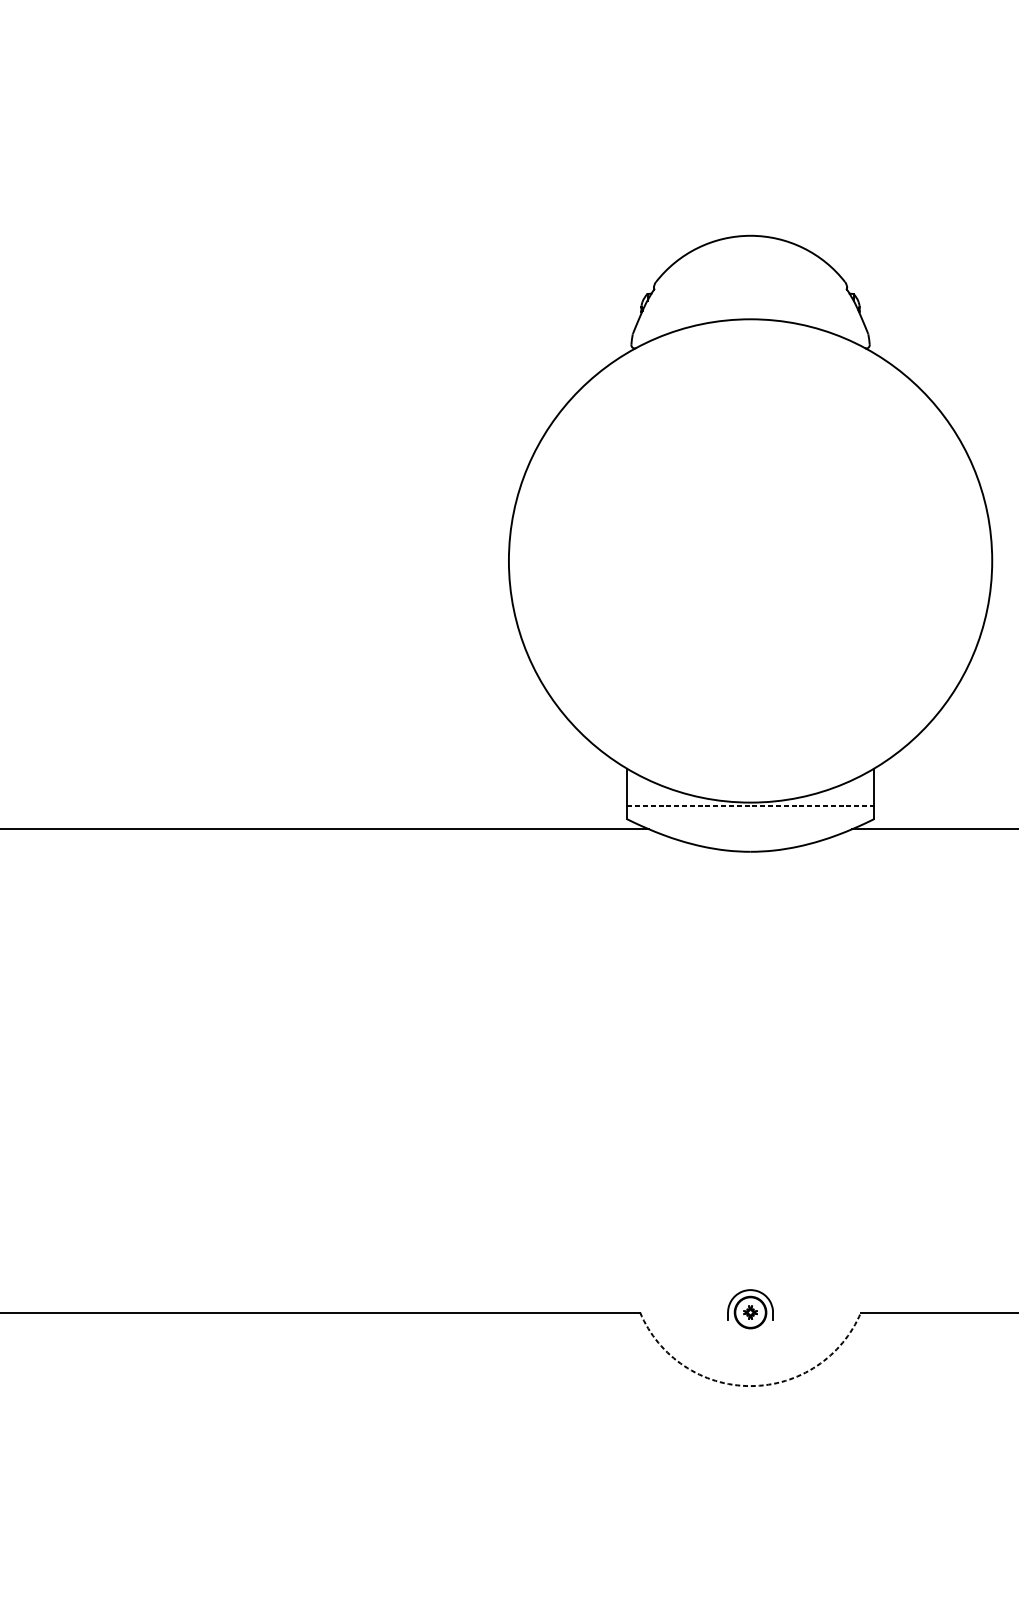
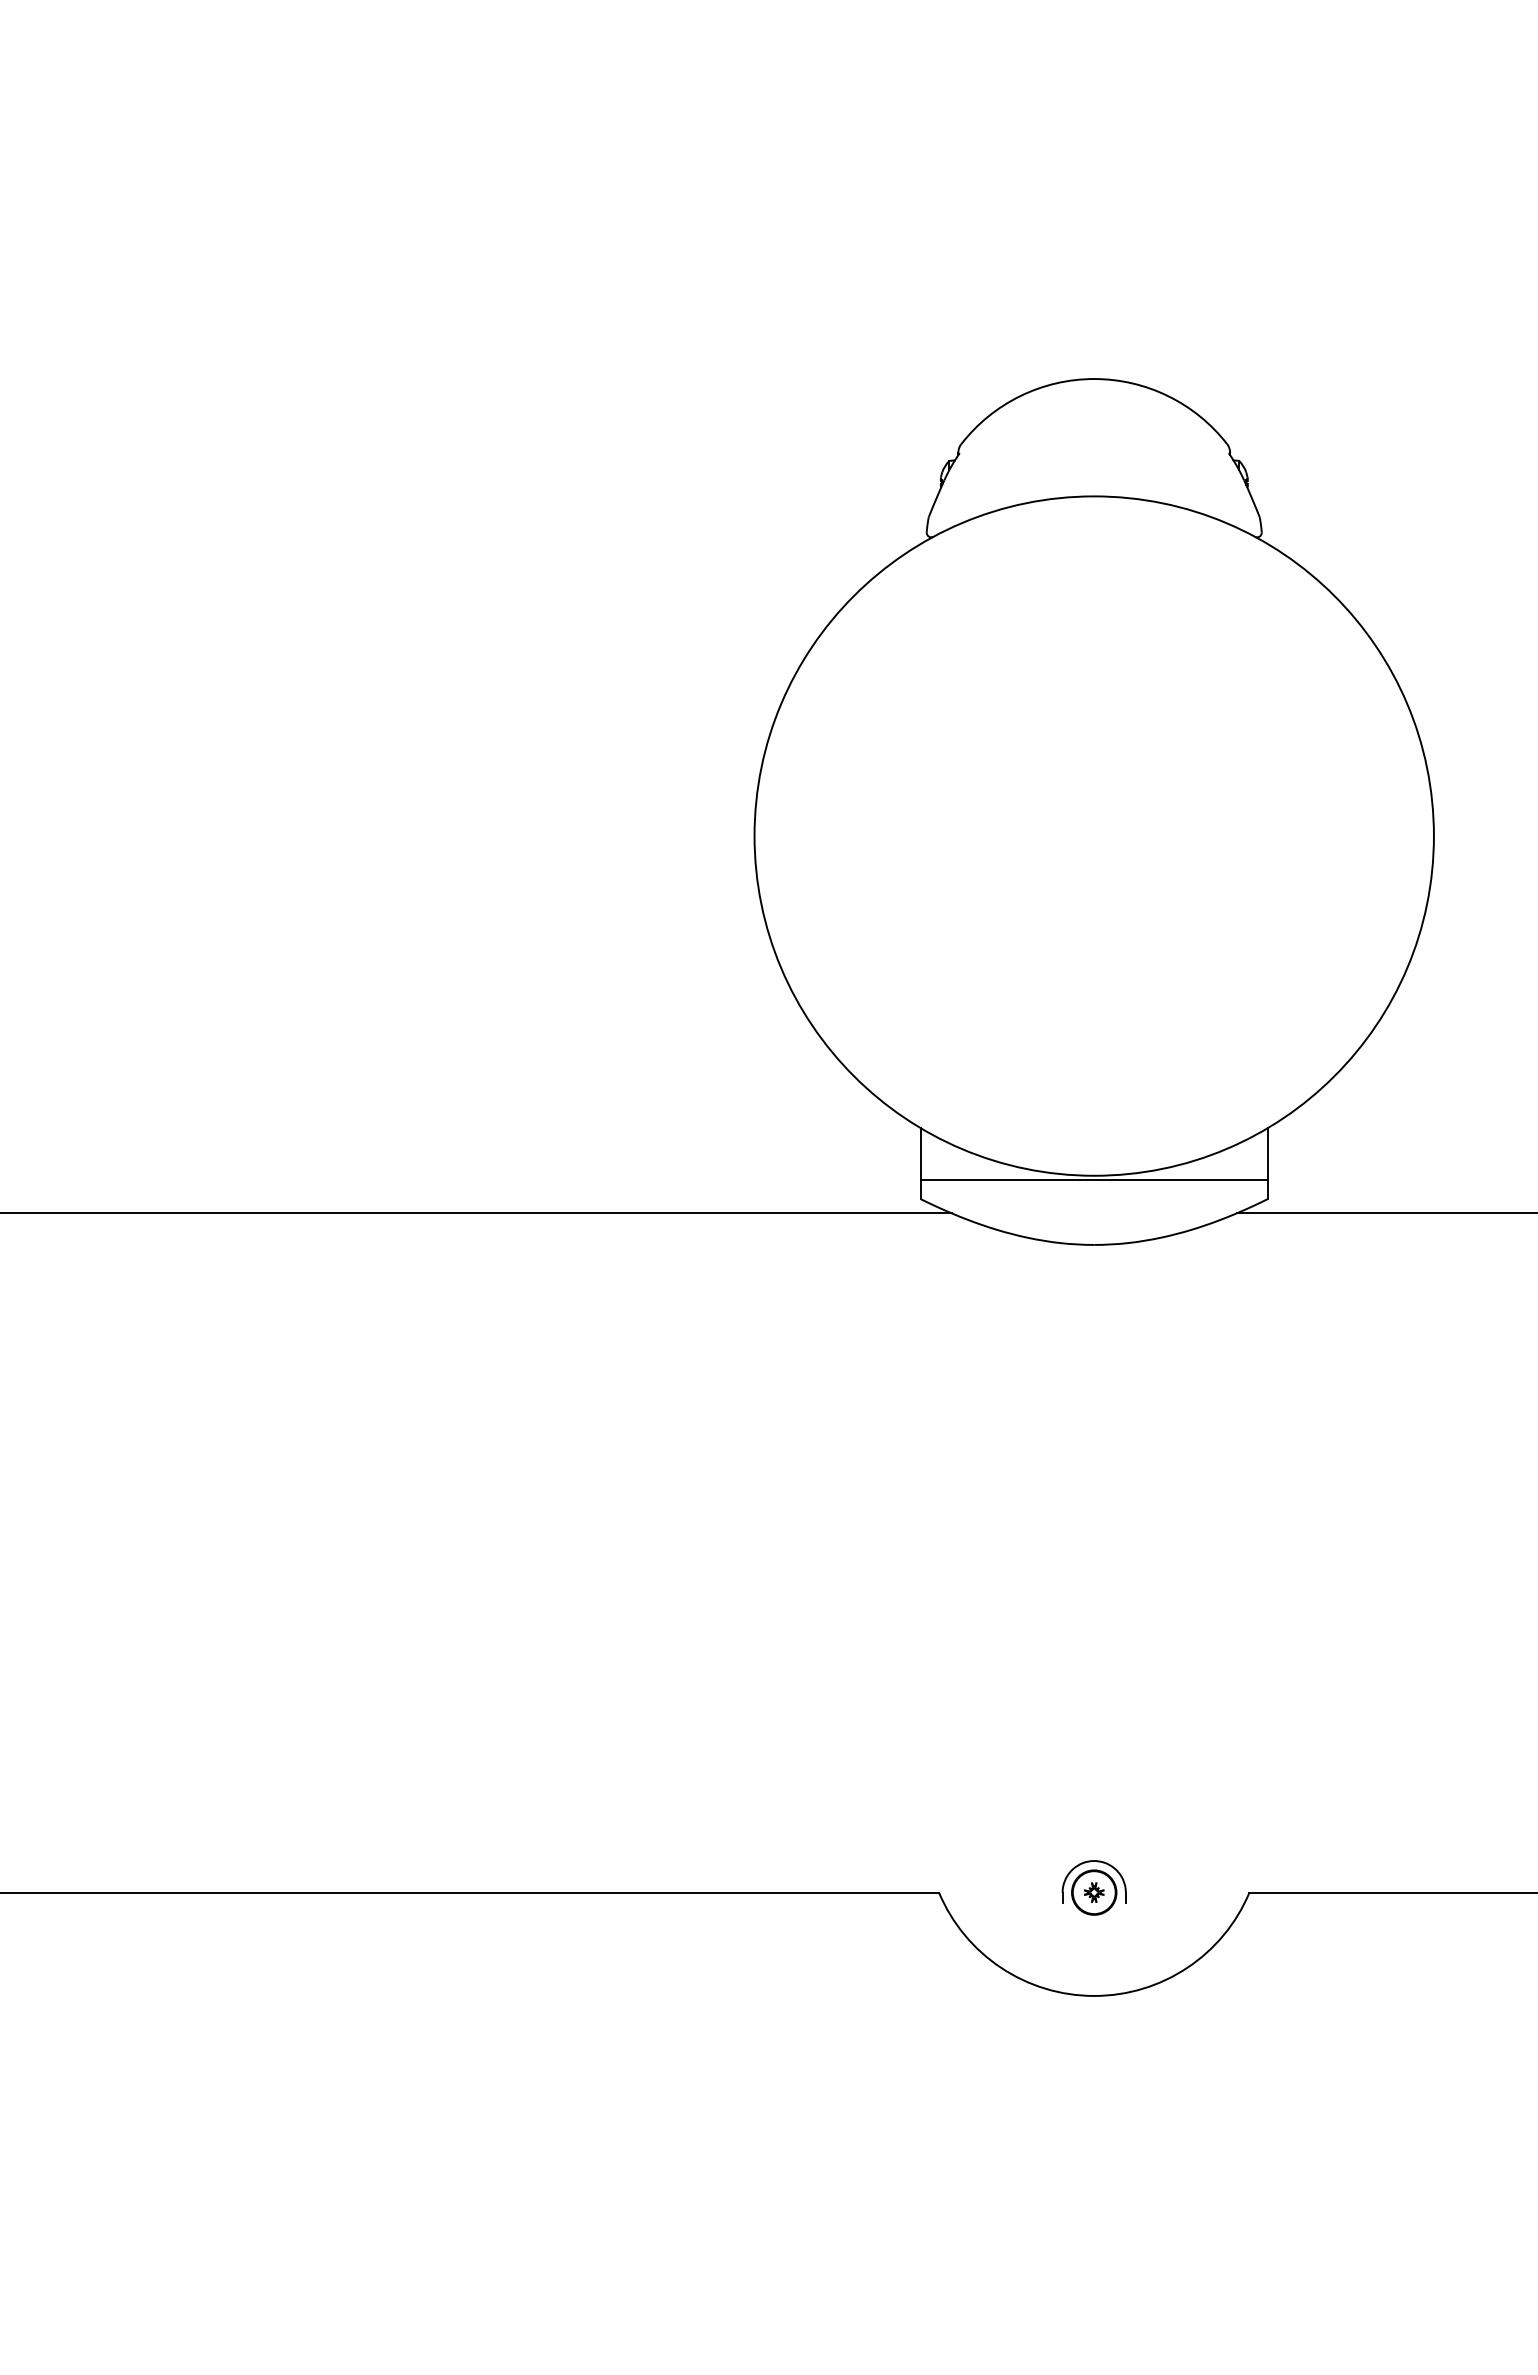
line: (750, 805) -> (1094, 1180), dashed -> solid
arc: (750, 1385) -> (1094, 1995), dashed -> solid

